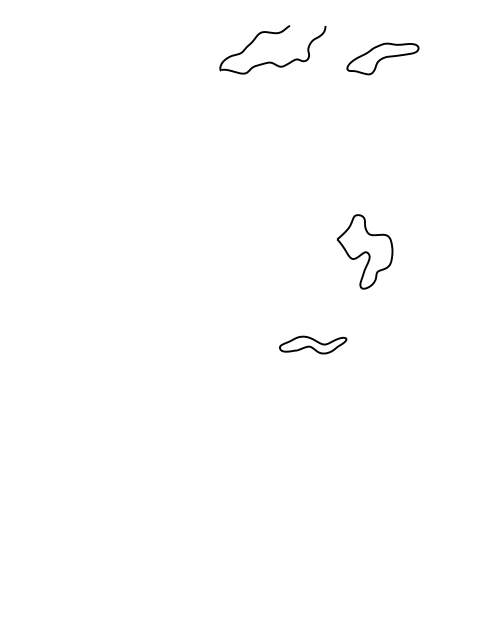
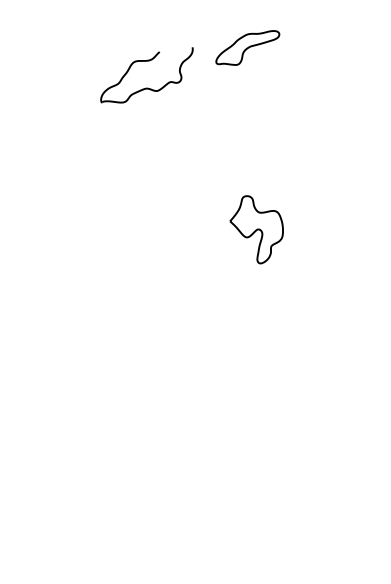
part: (271, 61) -> (147, 87), moved
part: (313, 344) -> (222, 321), removed

